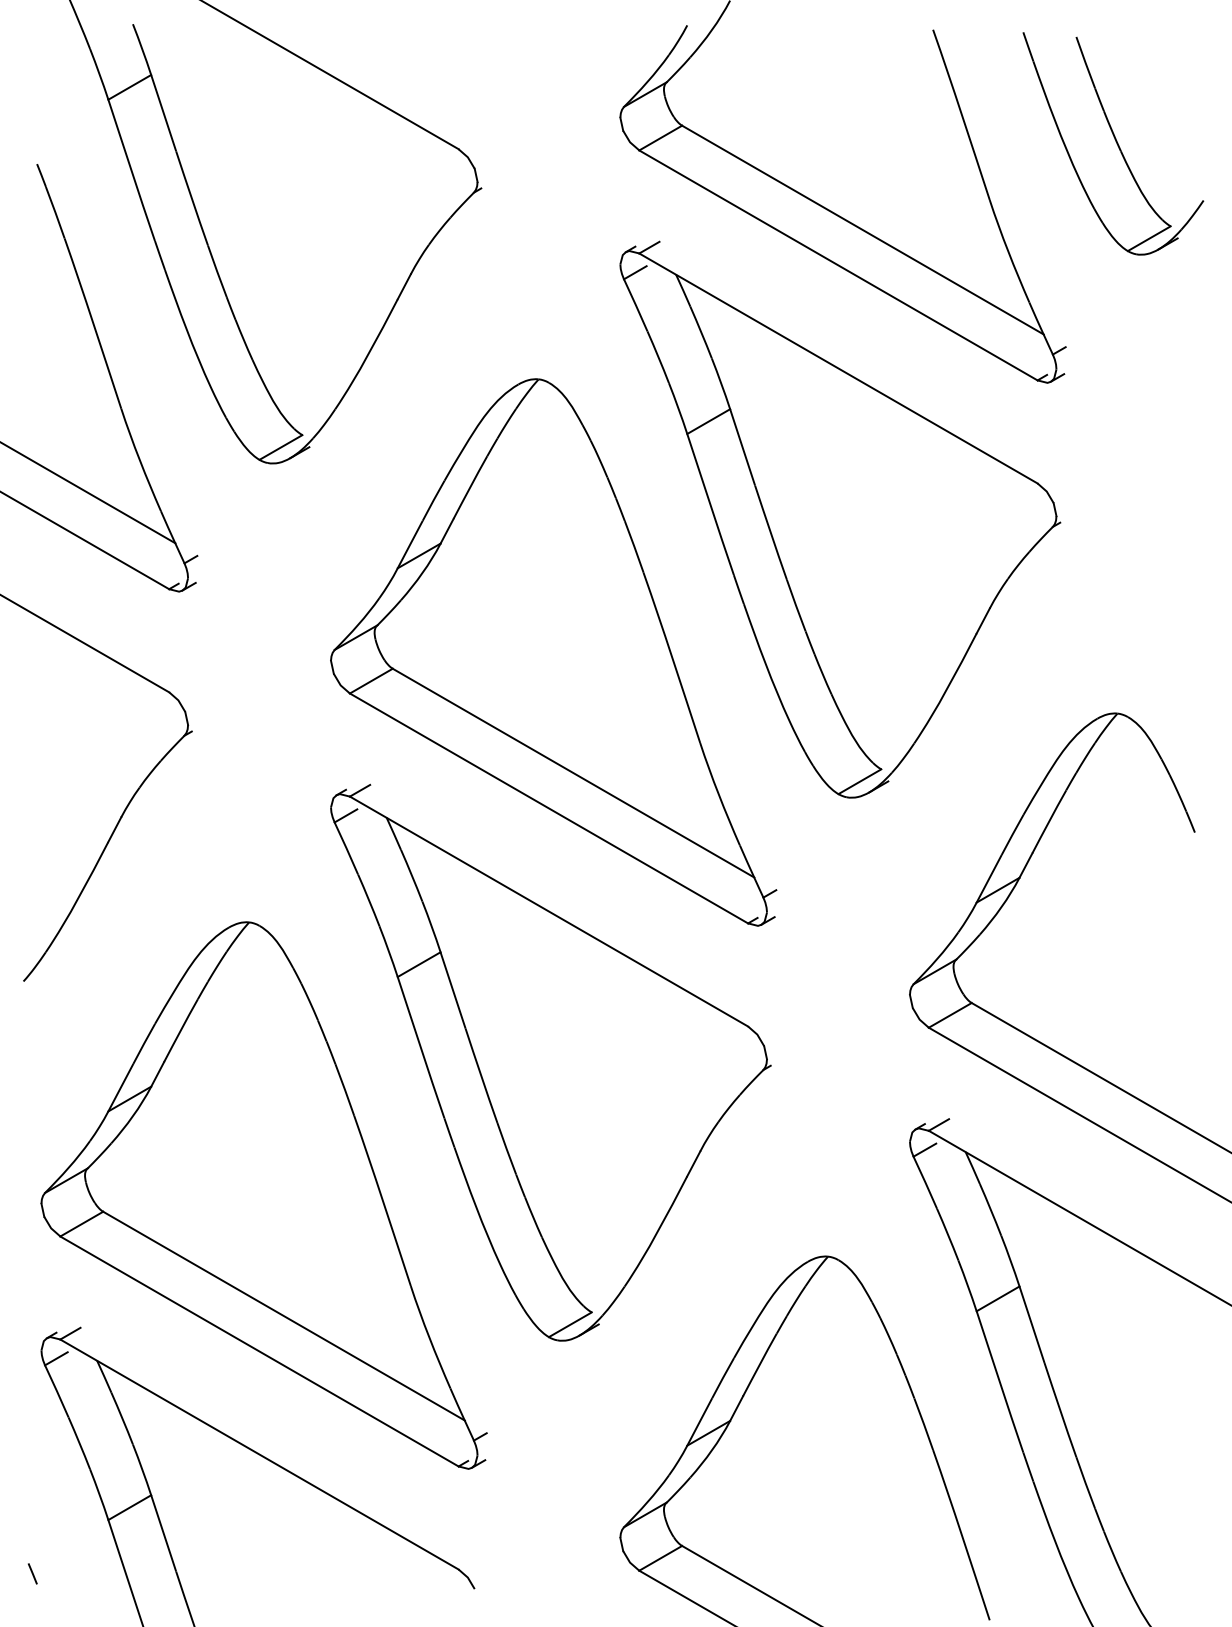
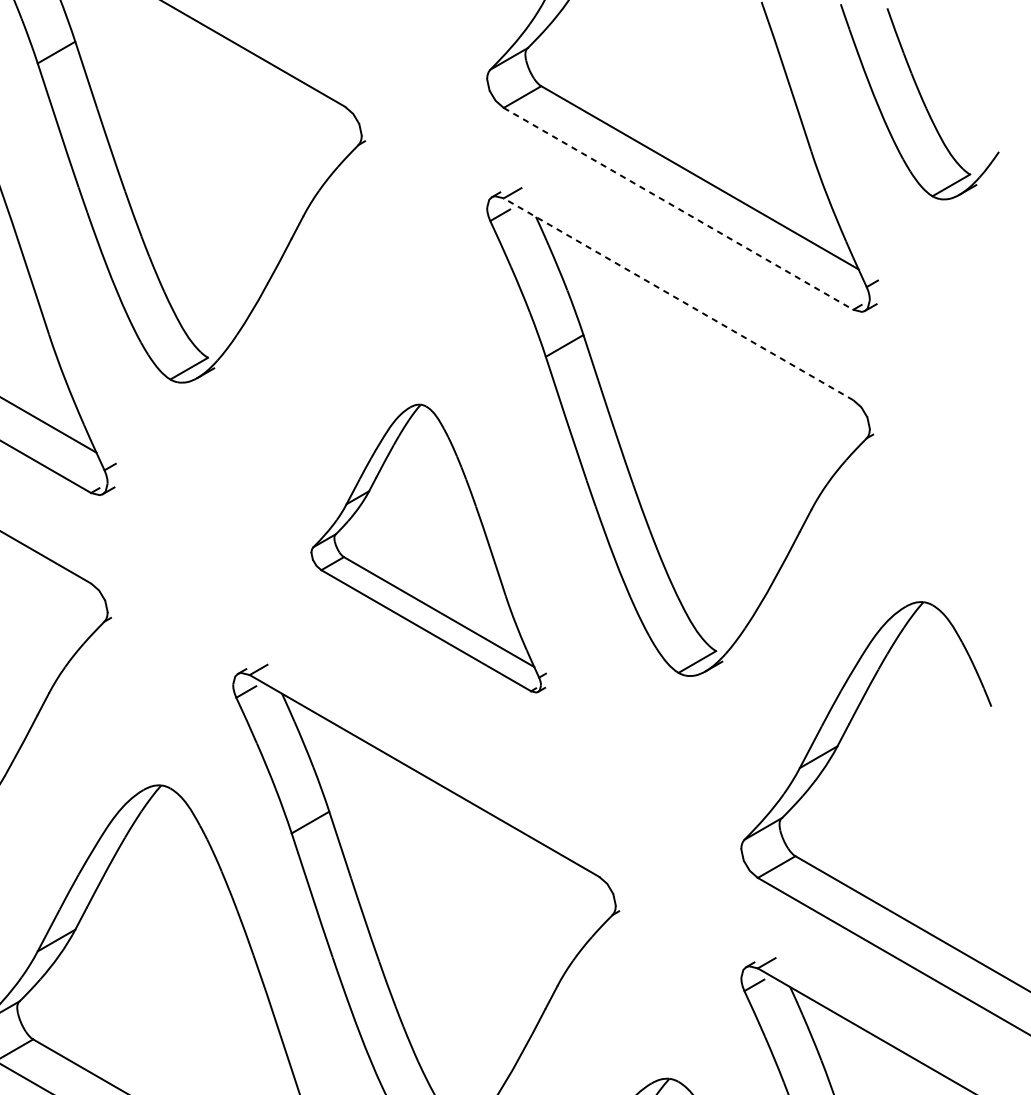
line: (838, 265) -> (678, 208), solid -> dashed
line: (838, 368) -> (678, 299), solid -> dashed
part: (553, 652) -> (428, 548), size x0.6

